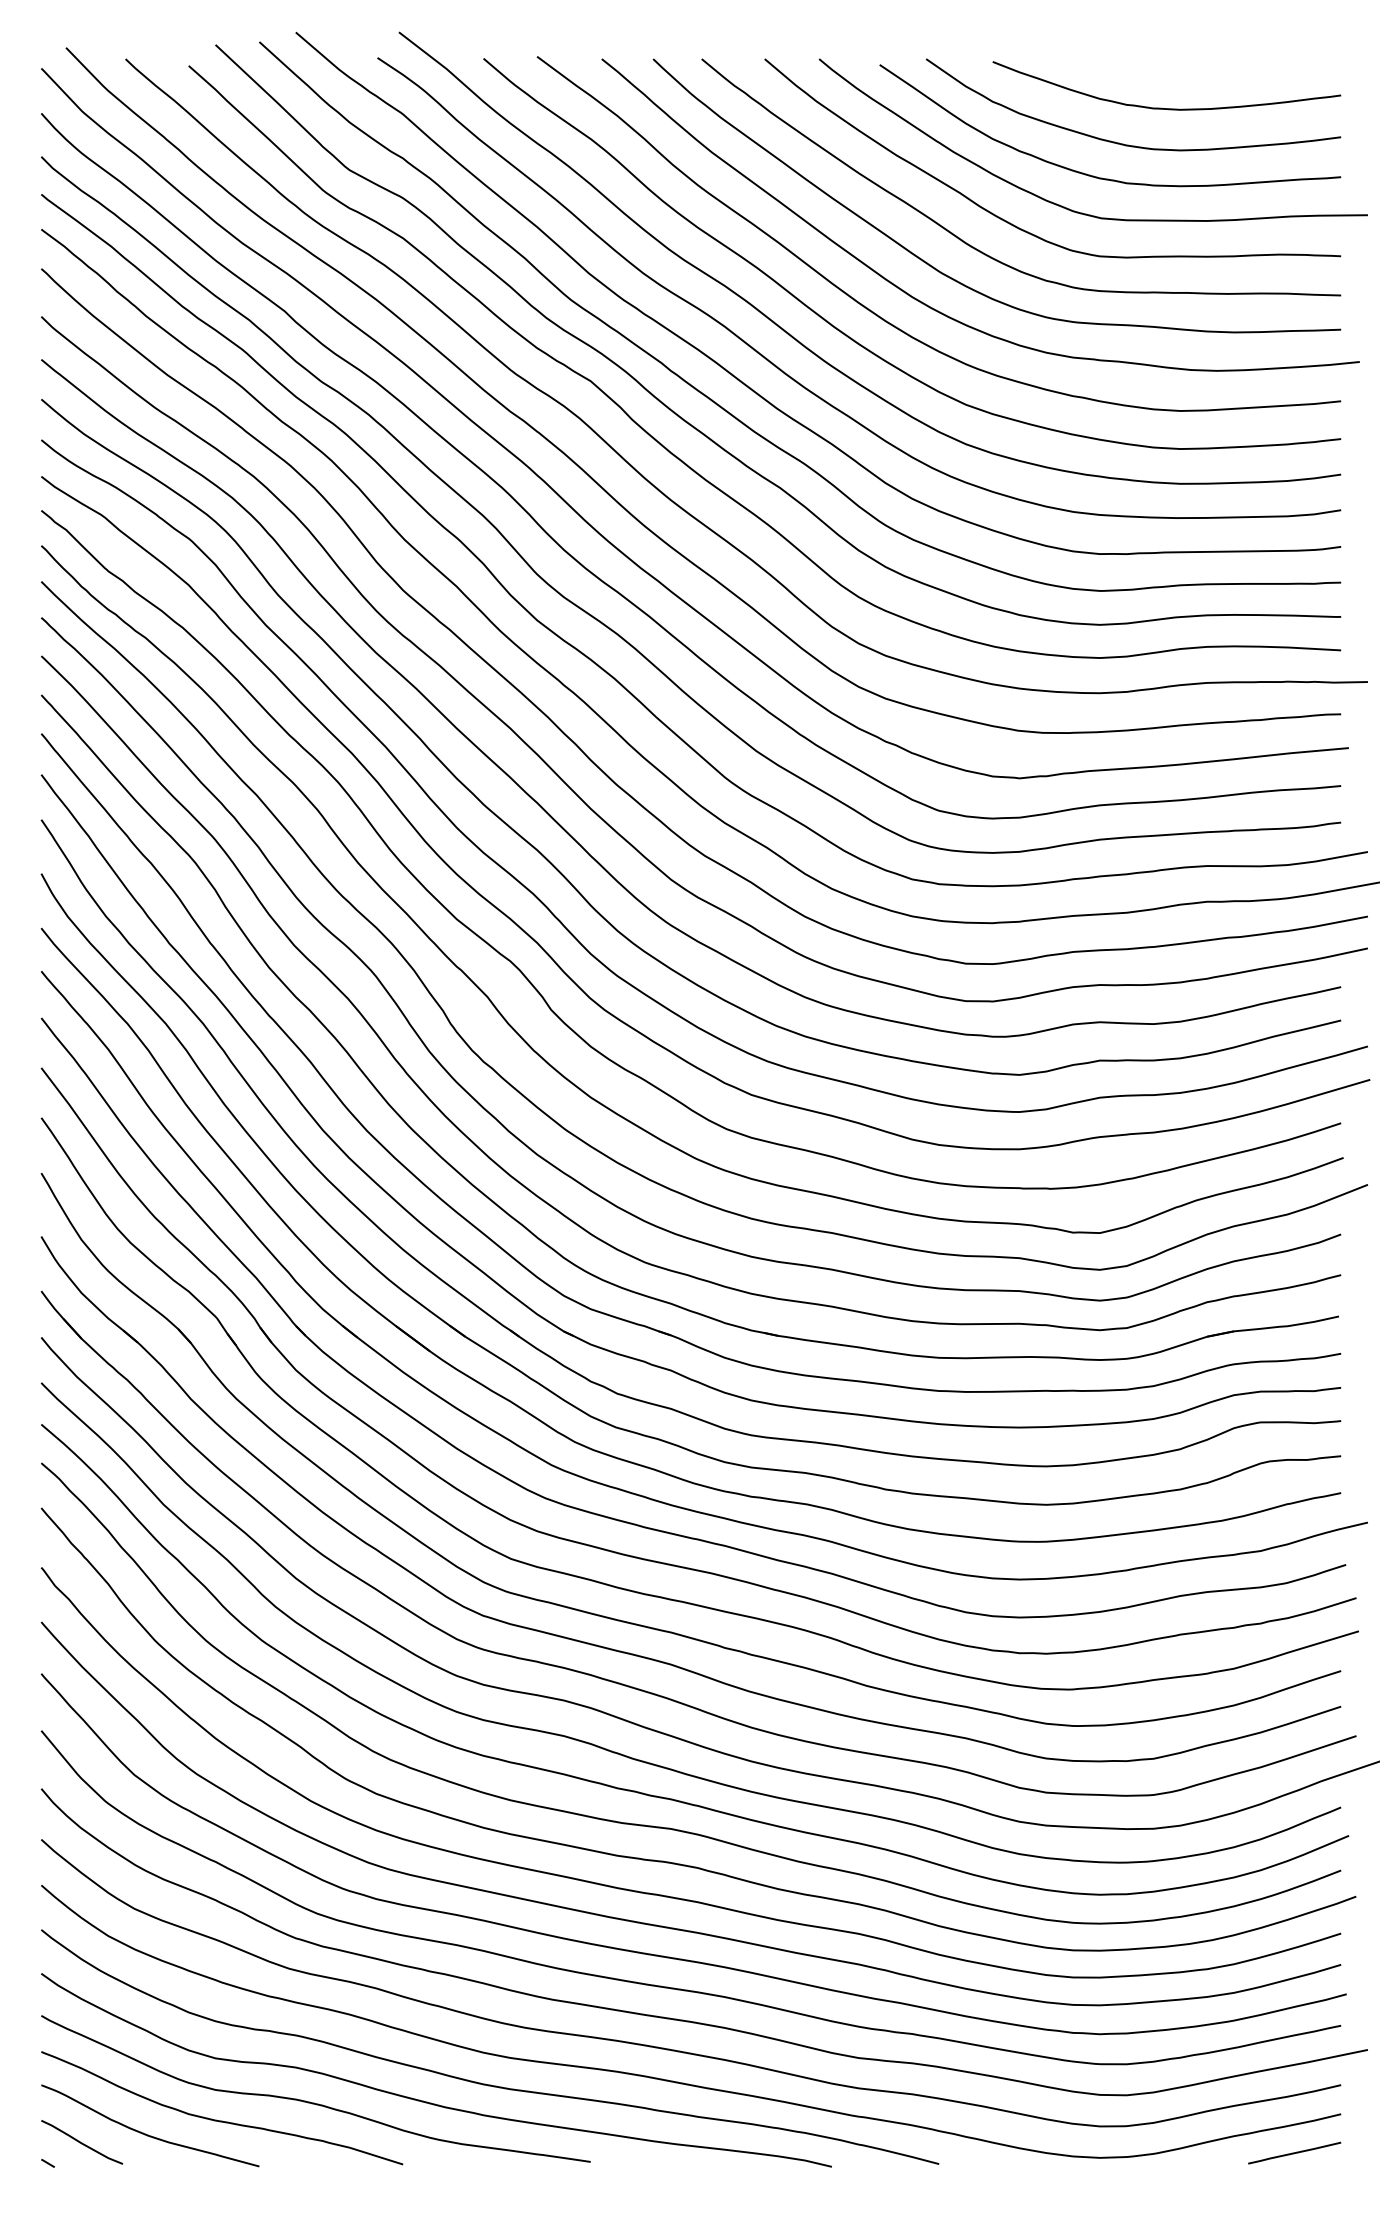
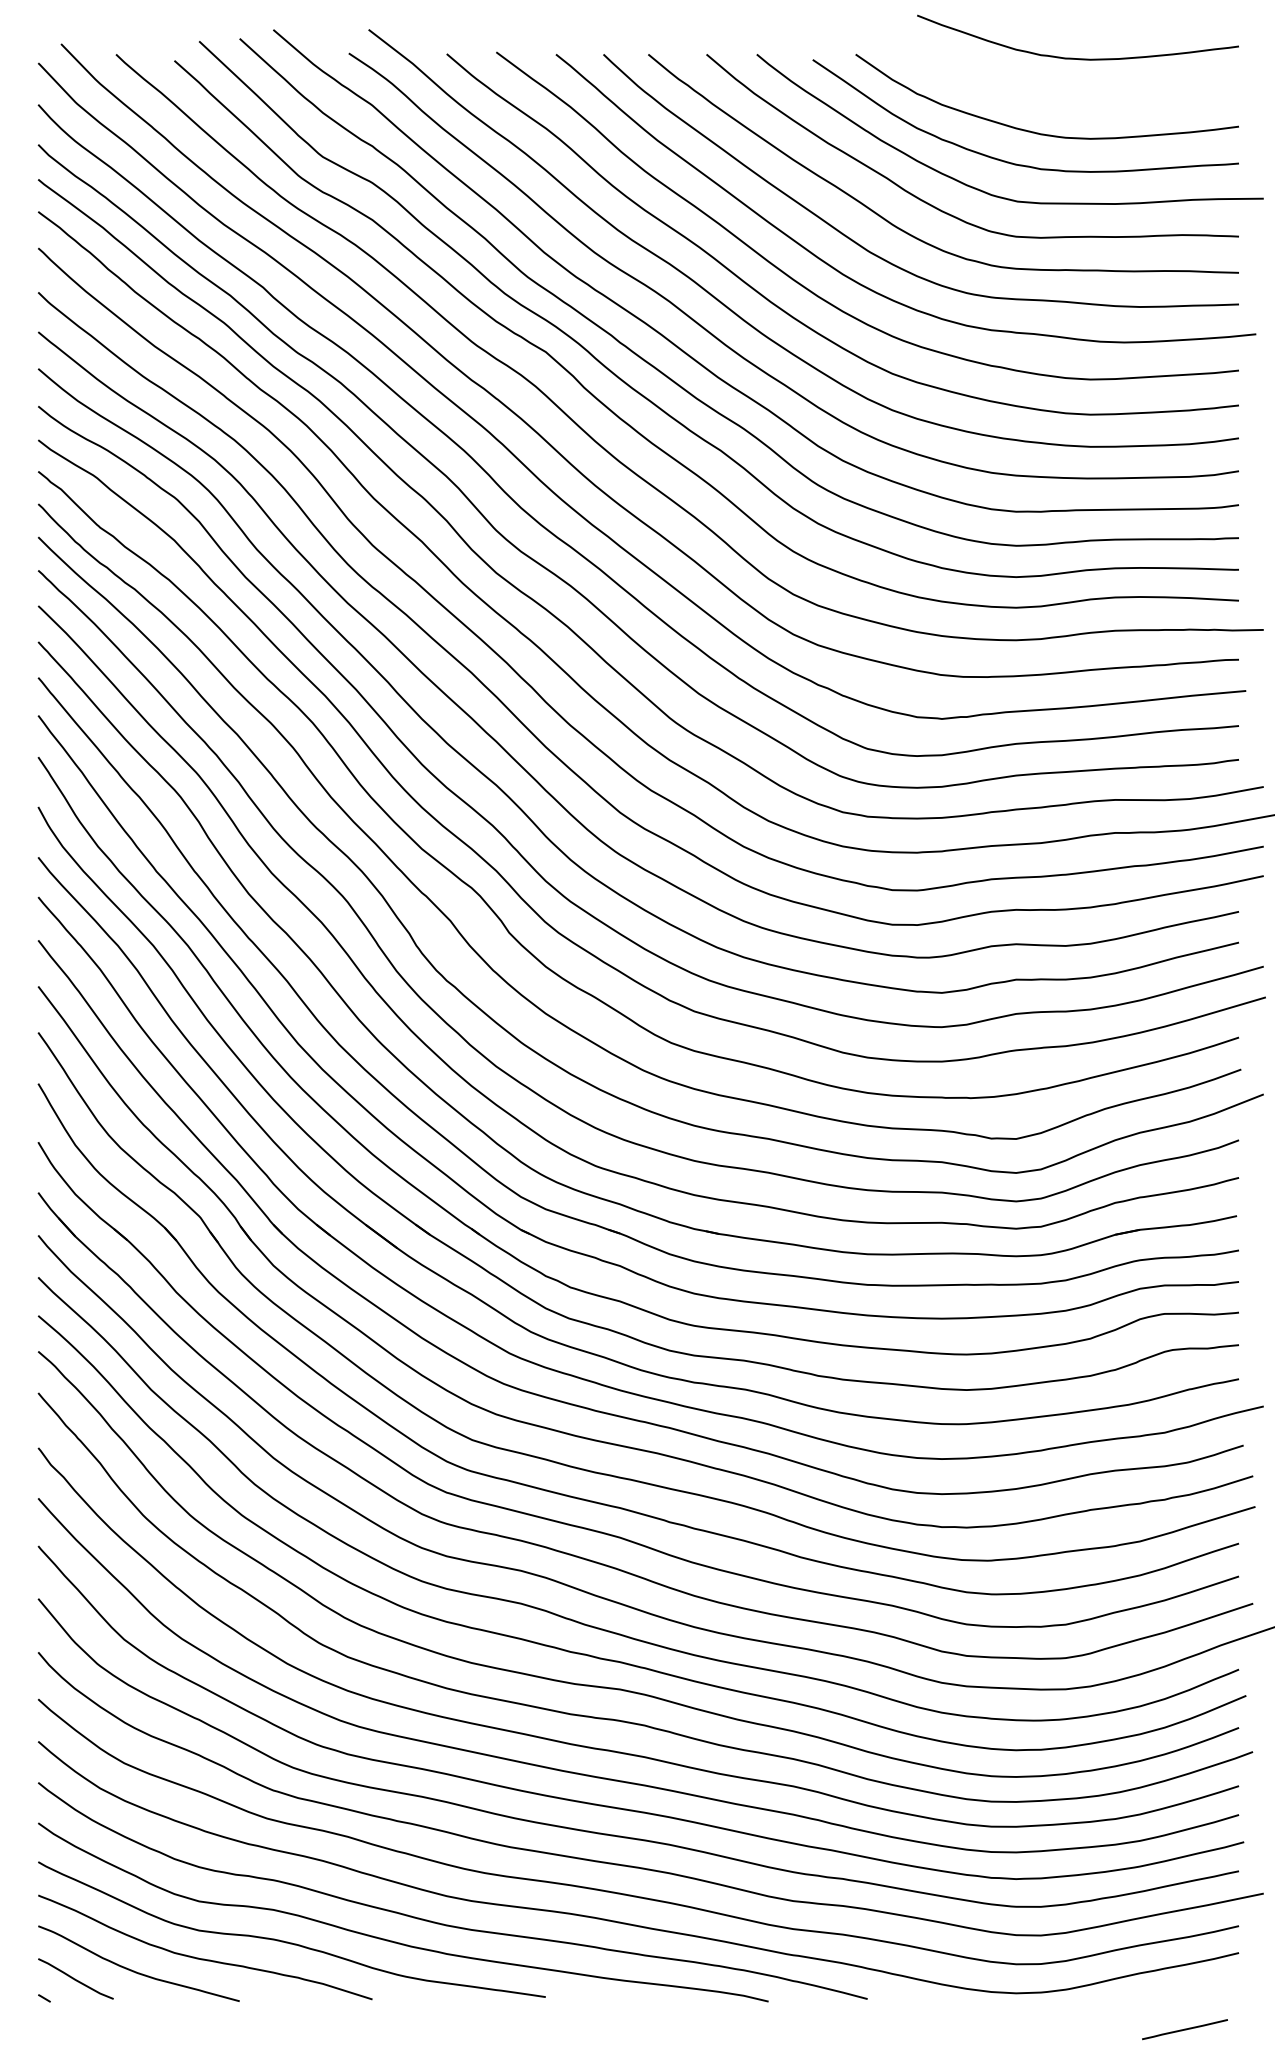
curve: (1161, 107) -> (1073, 57), moved
line: (1294, 2152) -> (1184, 2029), moved

